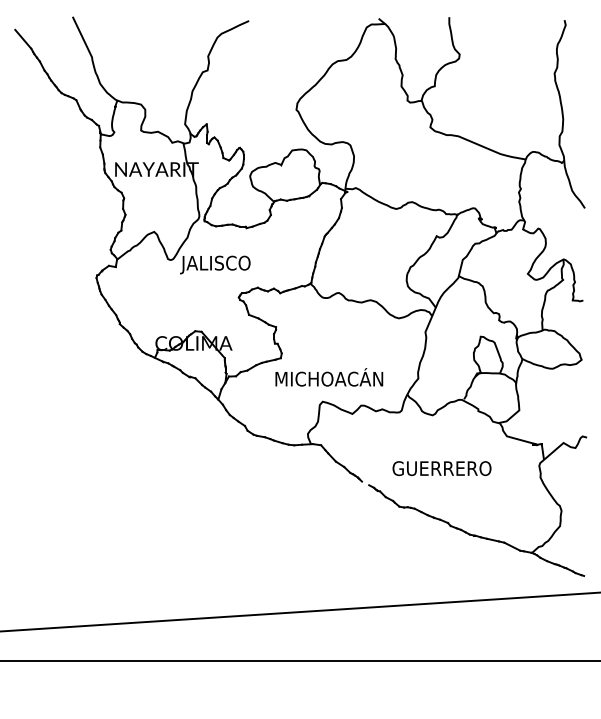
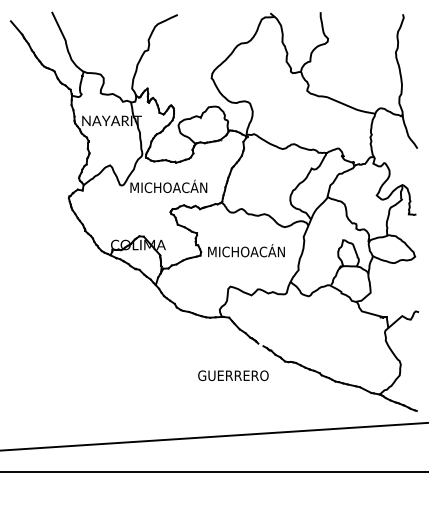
text: (235, 263) -> (168, 187), JALISCO -> MICHOACÁN
text: (329, 377) -> (246, 250), moved
text: (441, 468) -> (233, 375), moved

